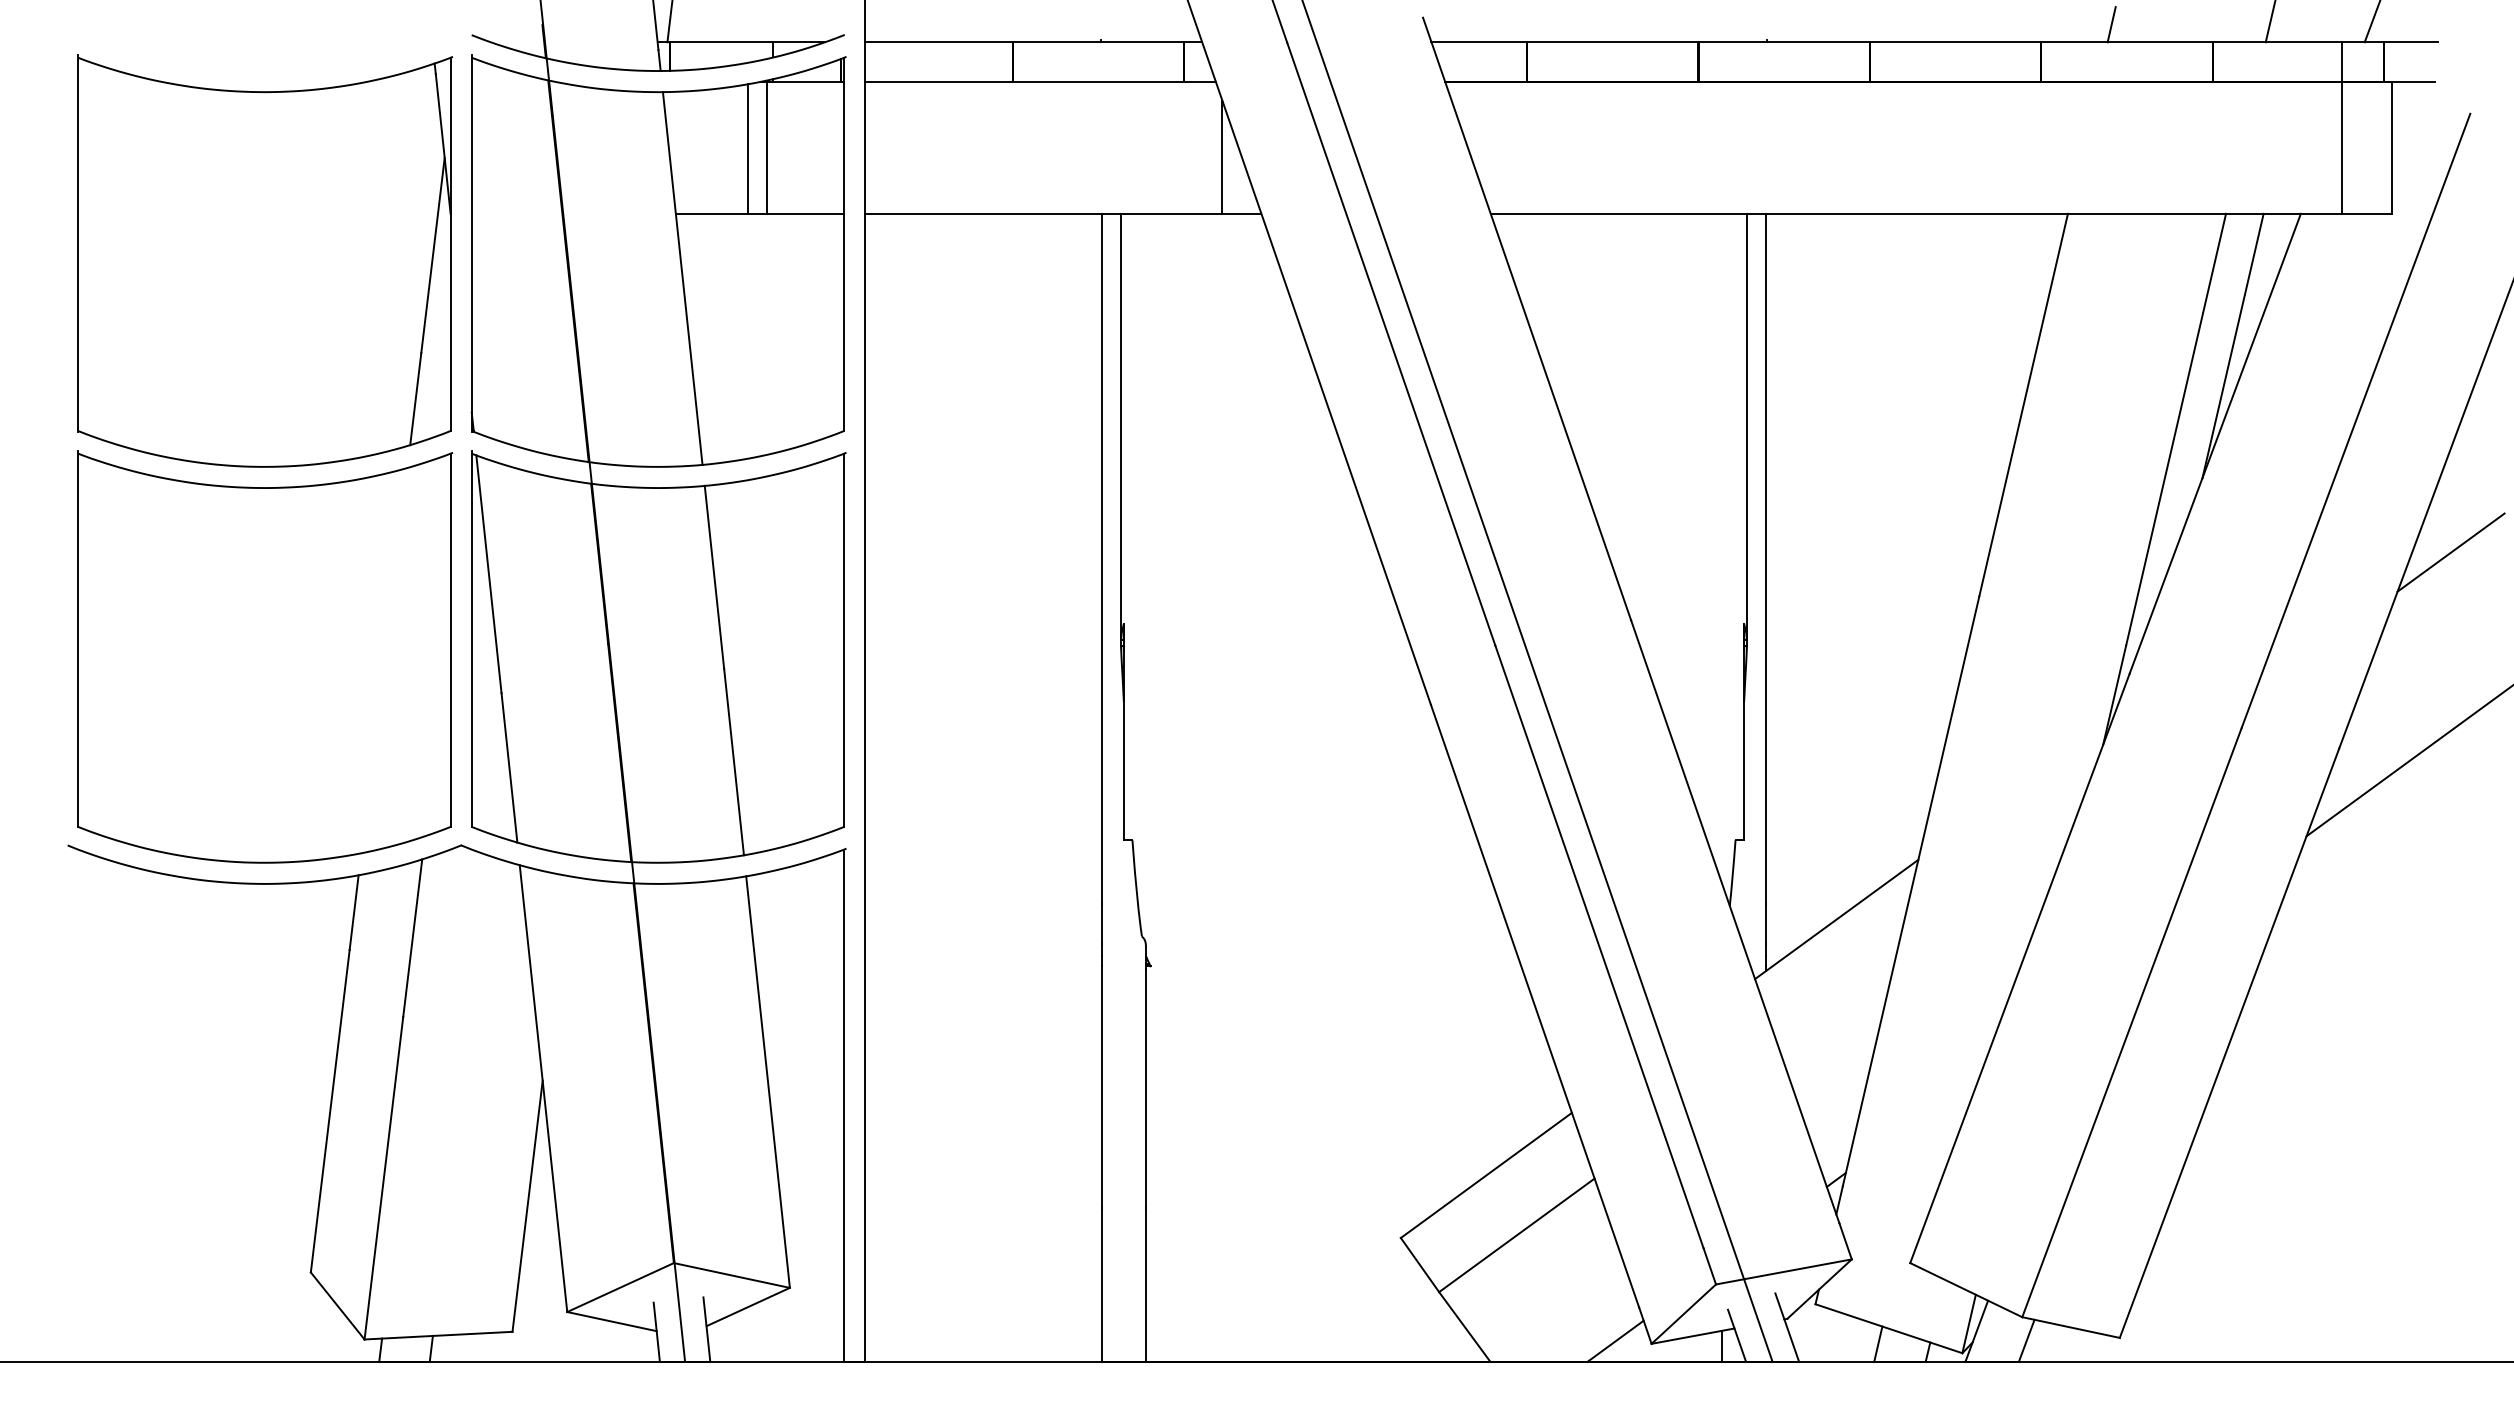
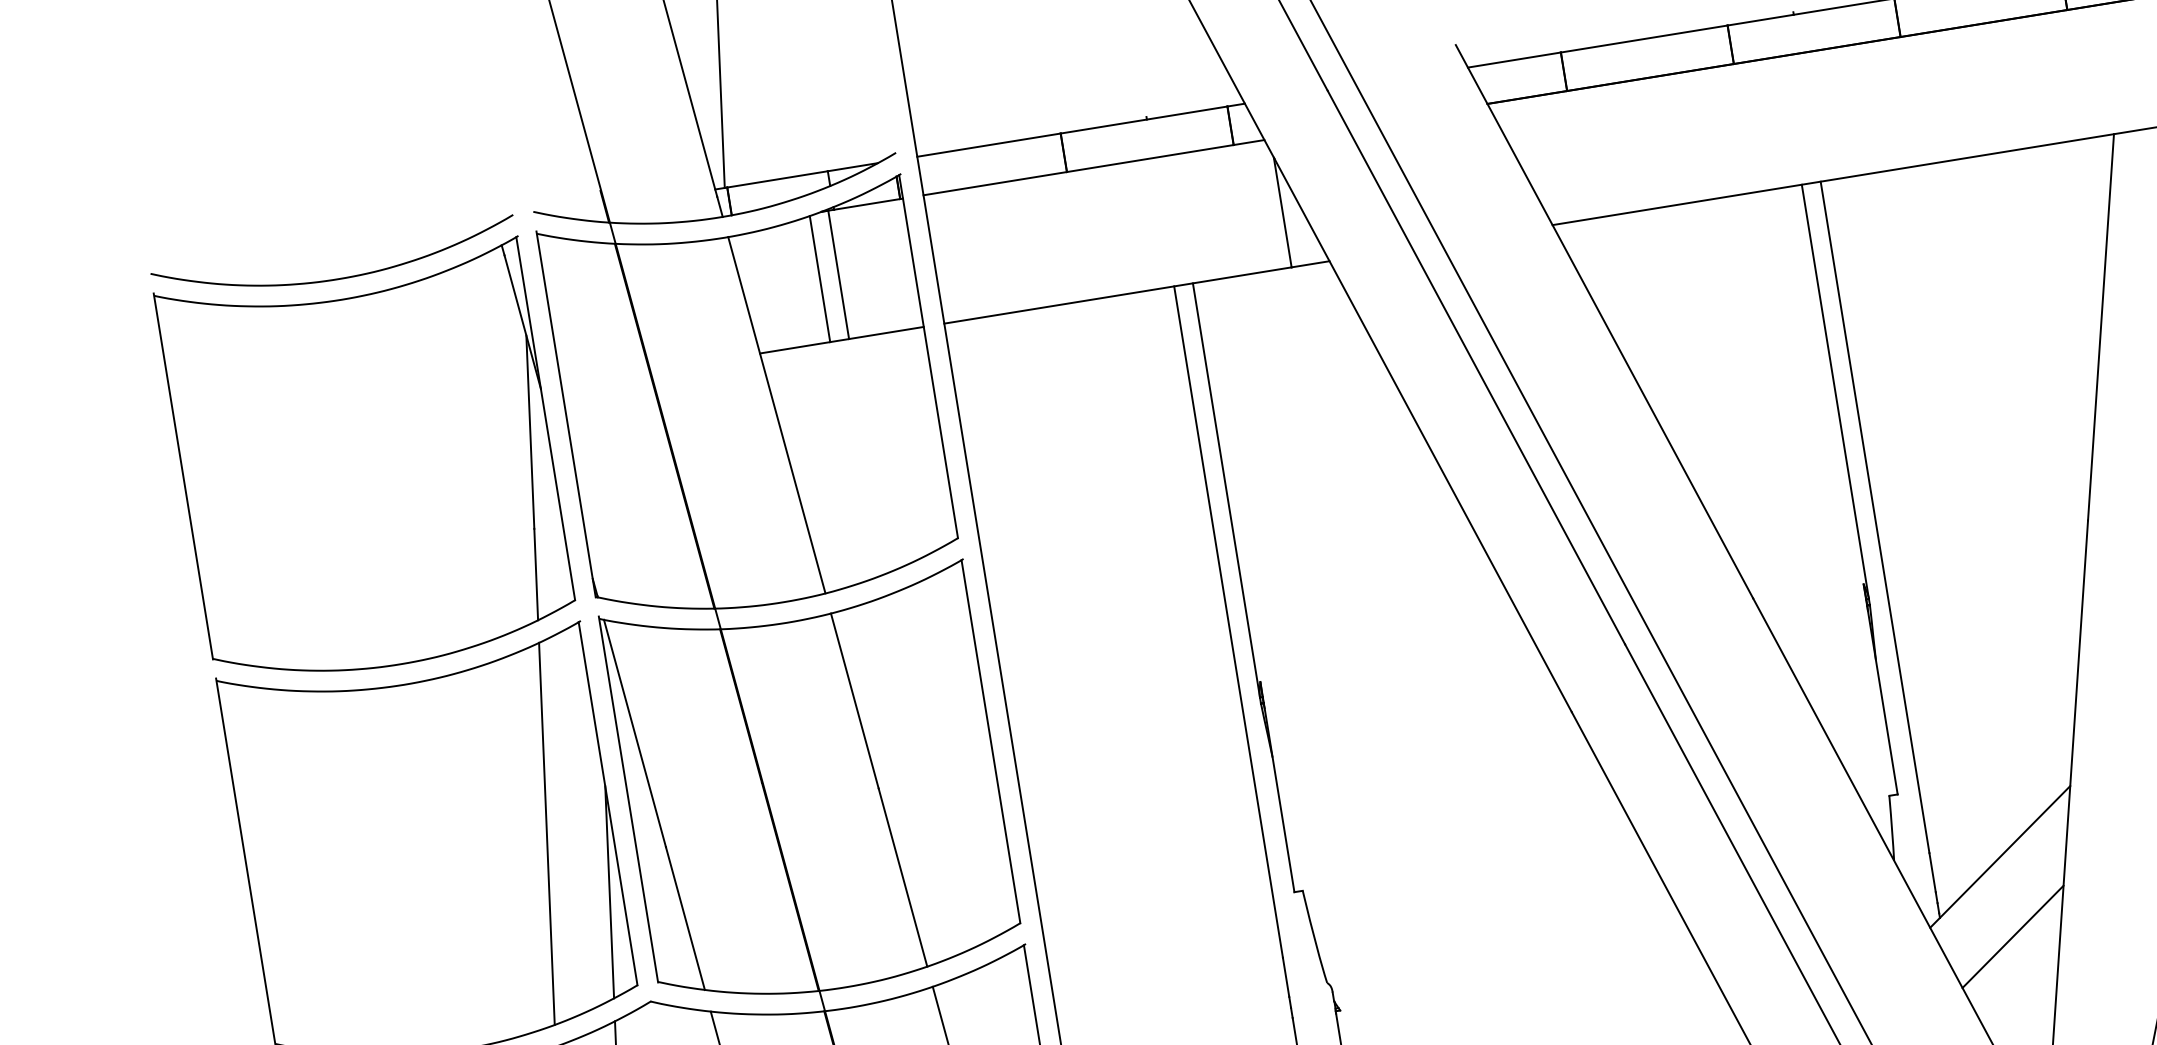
curve: (264, 70) -> (337, 278), added
line: (384, 660) -> (546, 833), added
line: (437, 729) -> (609, 892), added
line: (1836, 1001) -> (2012, 936), added

